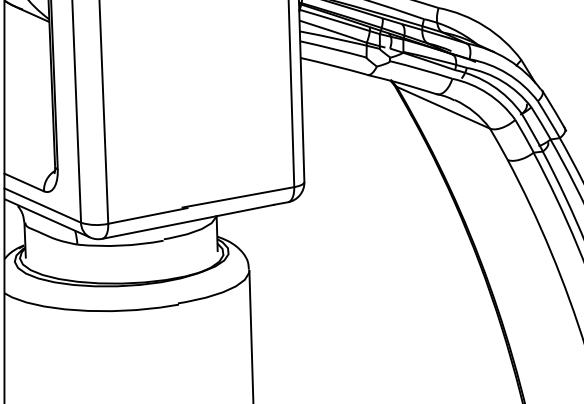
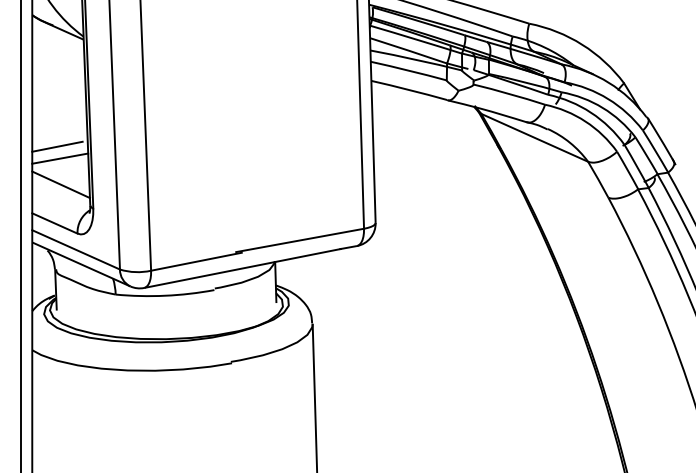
line: (26, 115) -> (57, 146), added
line: (29, 125) -> (60, 158), added
line: (29, 148) -> (60, 184), added

